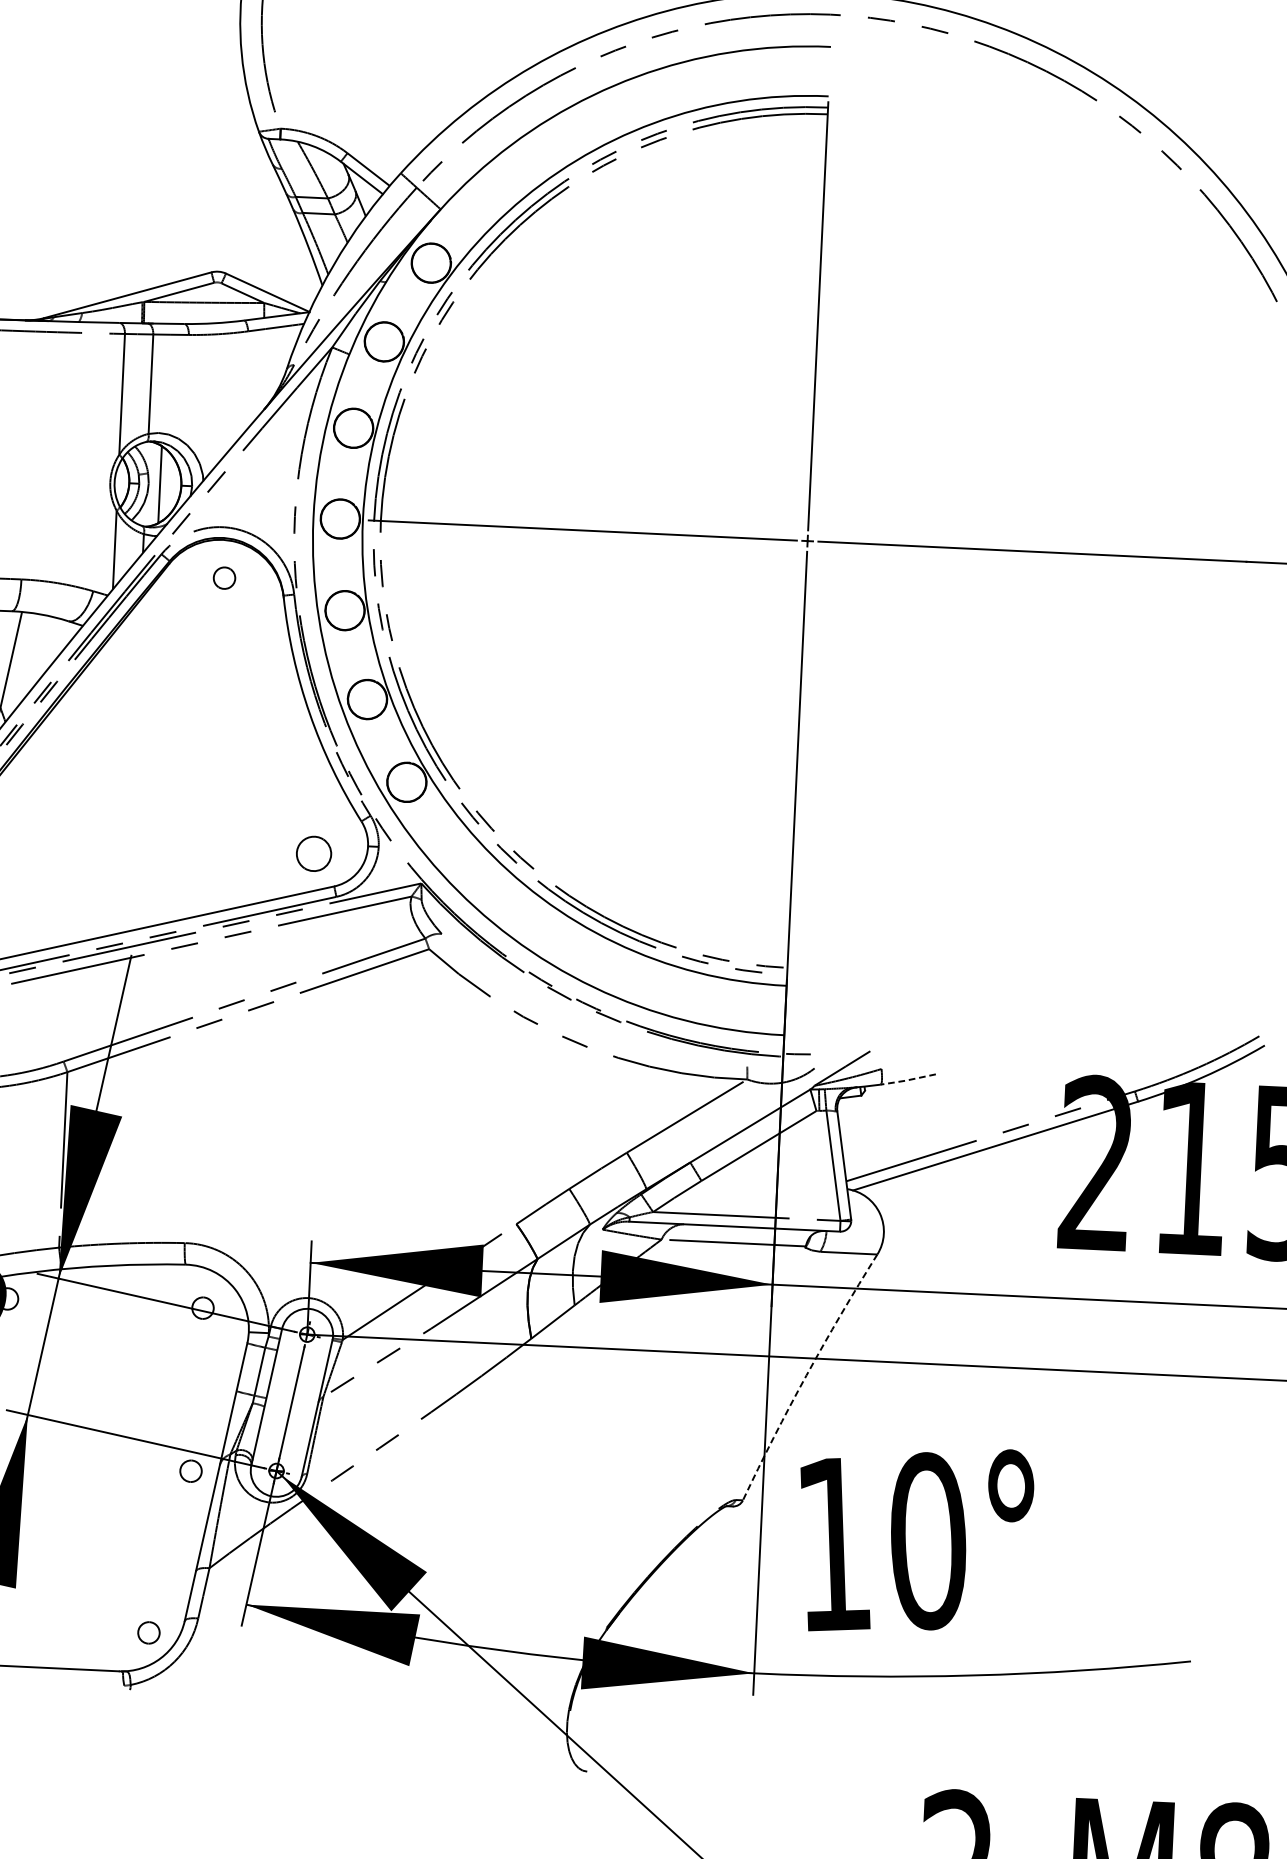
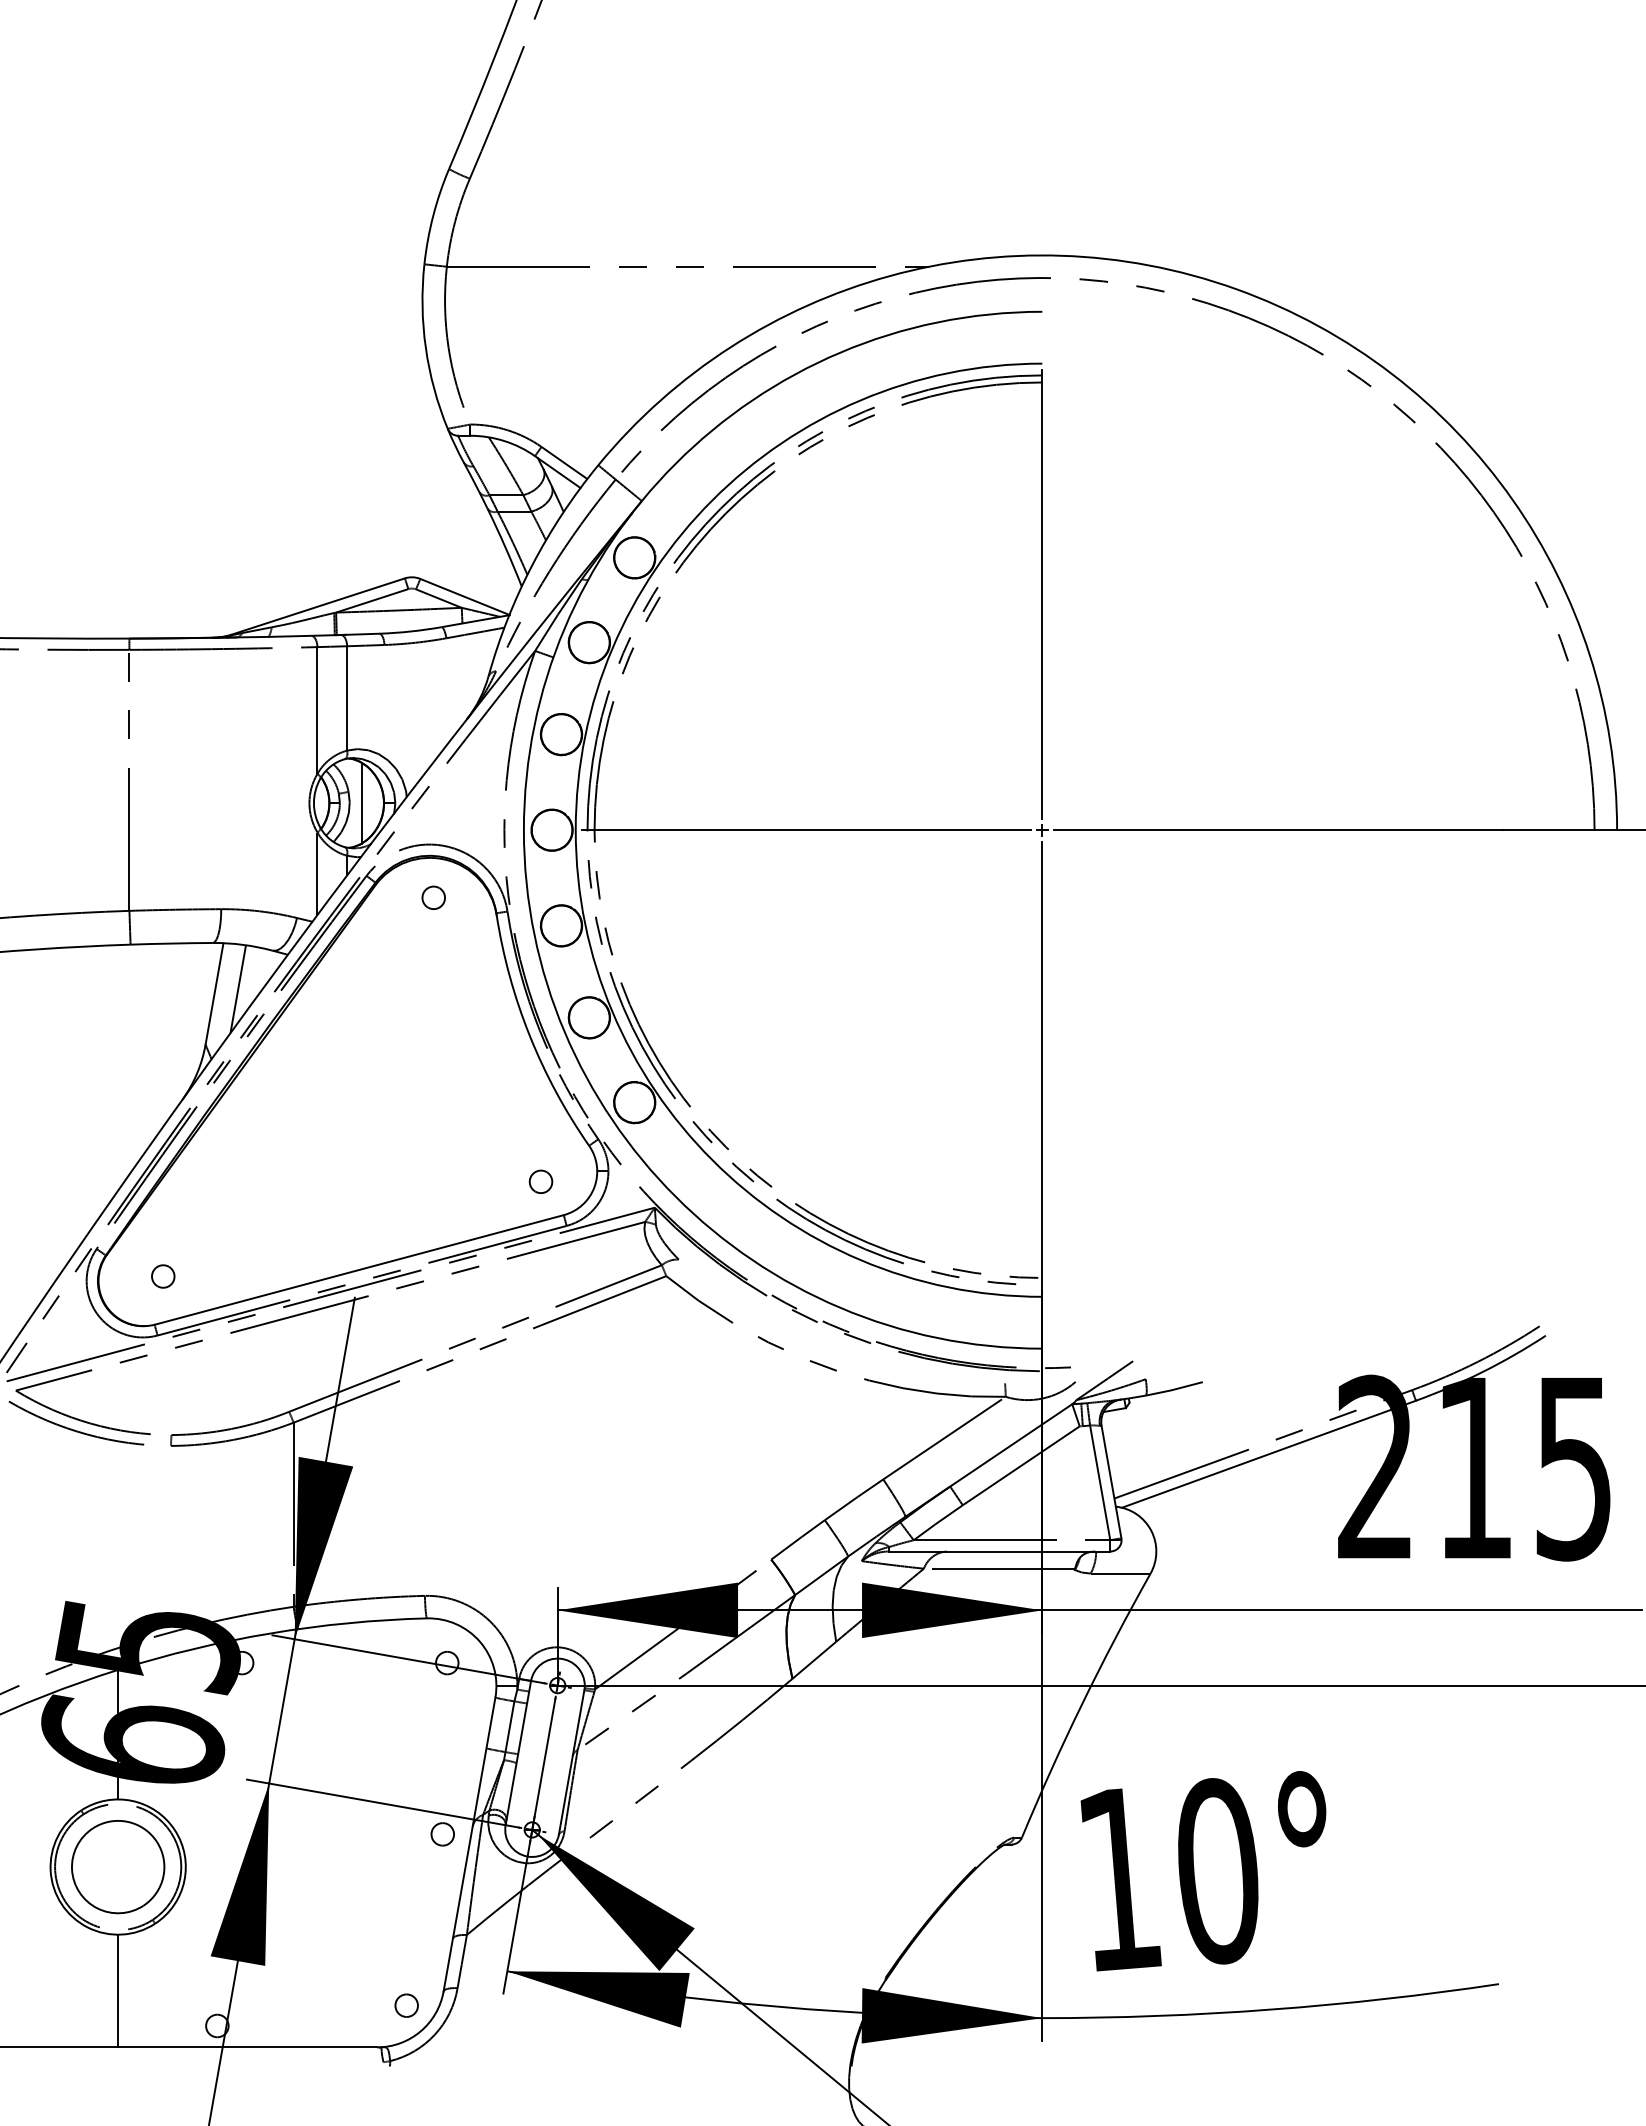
line: (33, 656) -> (237, 989), added
part: (313, 853) -> (540, 1181), size x0.62
line: (907, 1080) -> (1173, 1389), dashed -> solid
arc: (806, 1375) -> (1082, 1703), dashed -> solid

